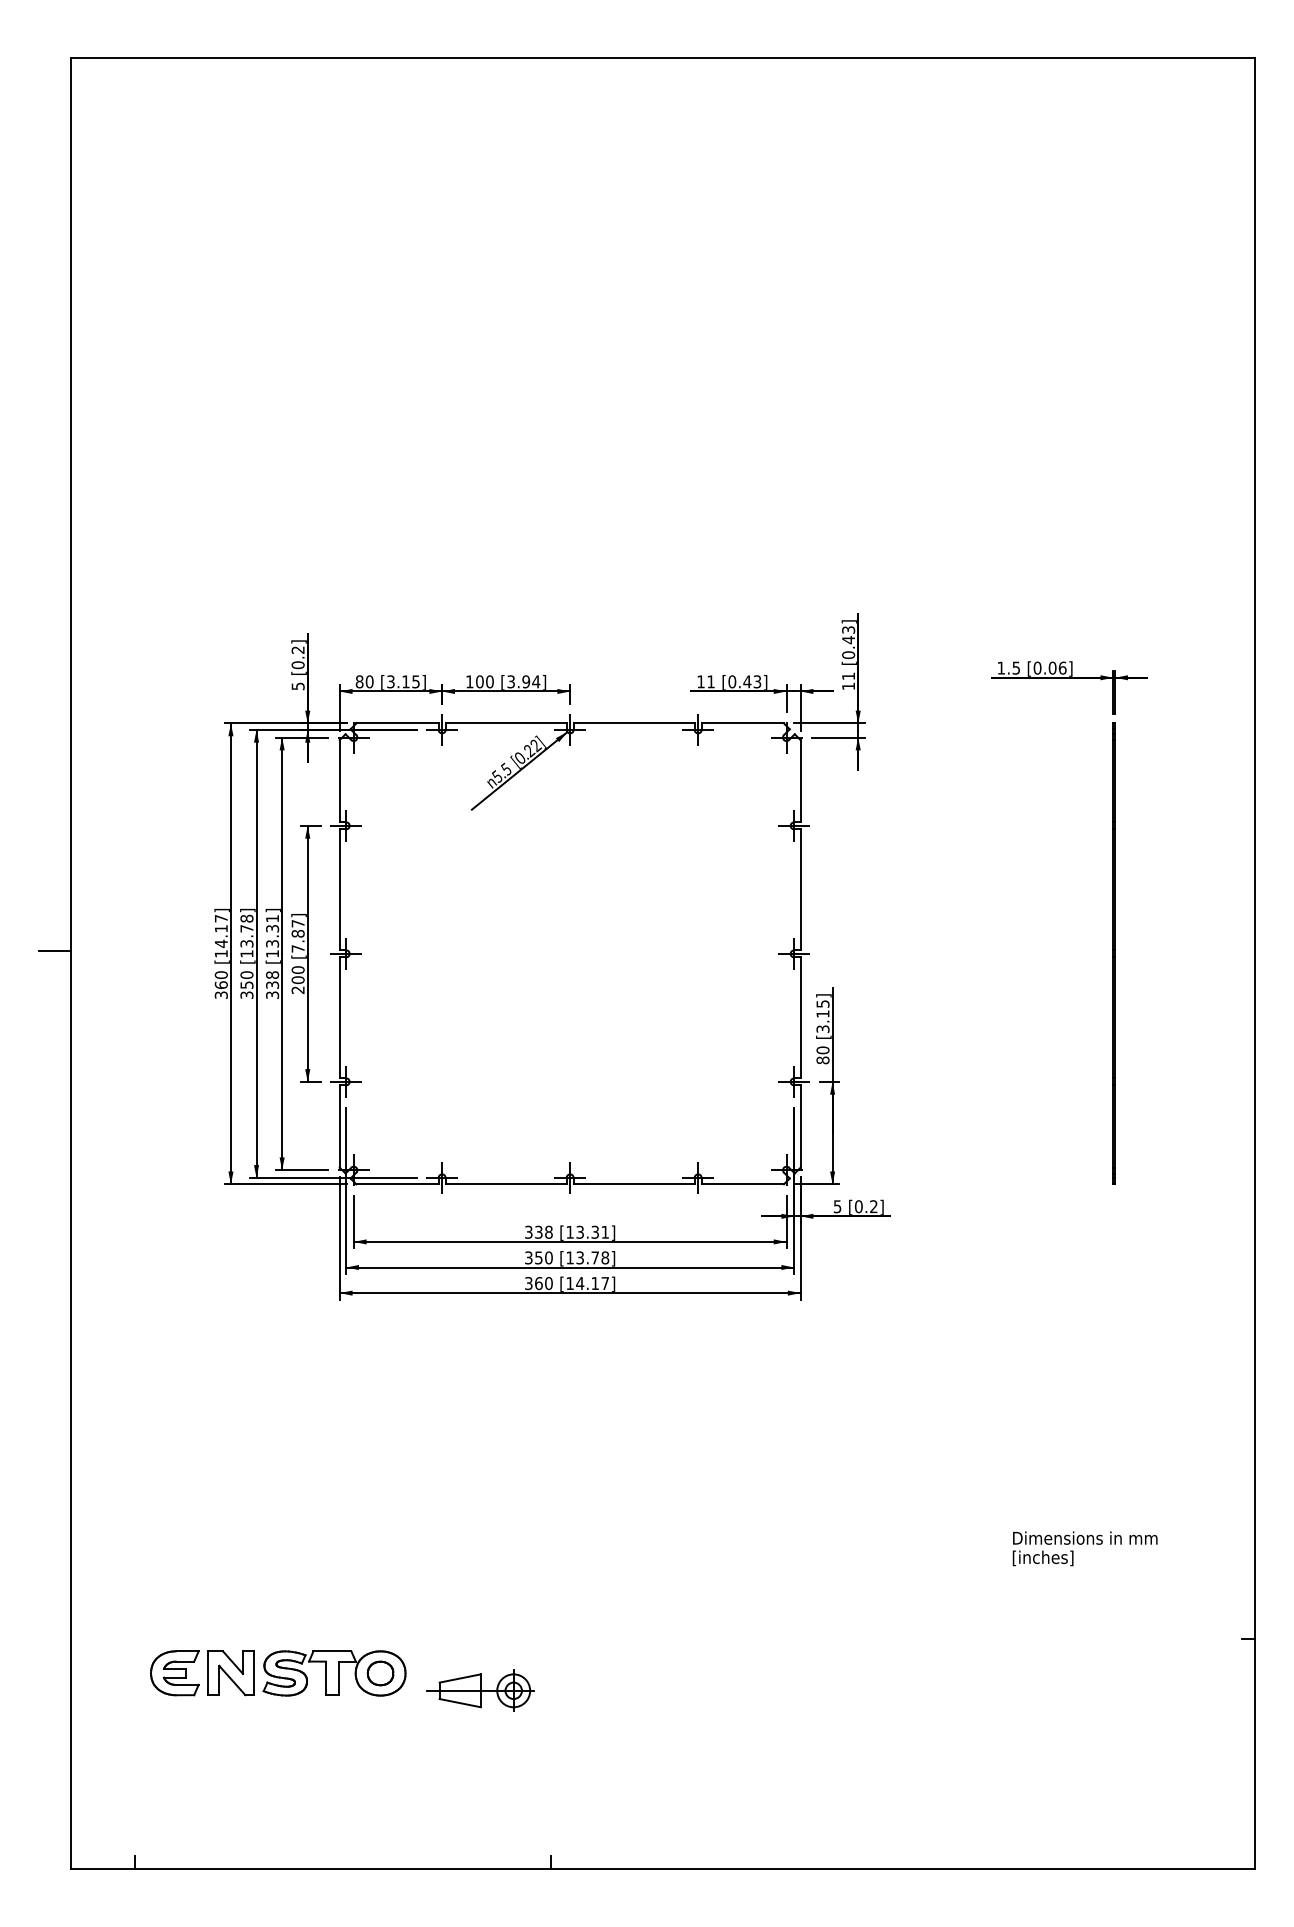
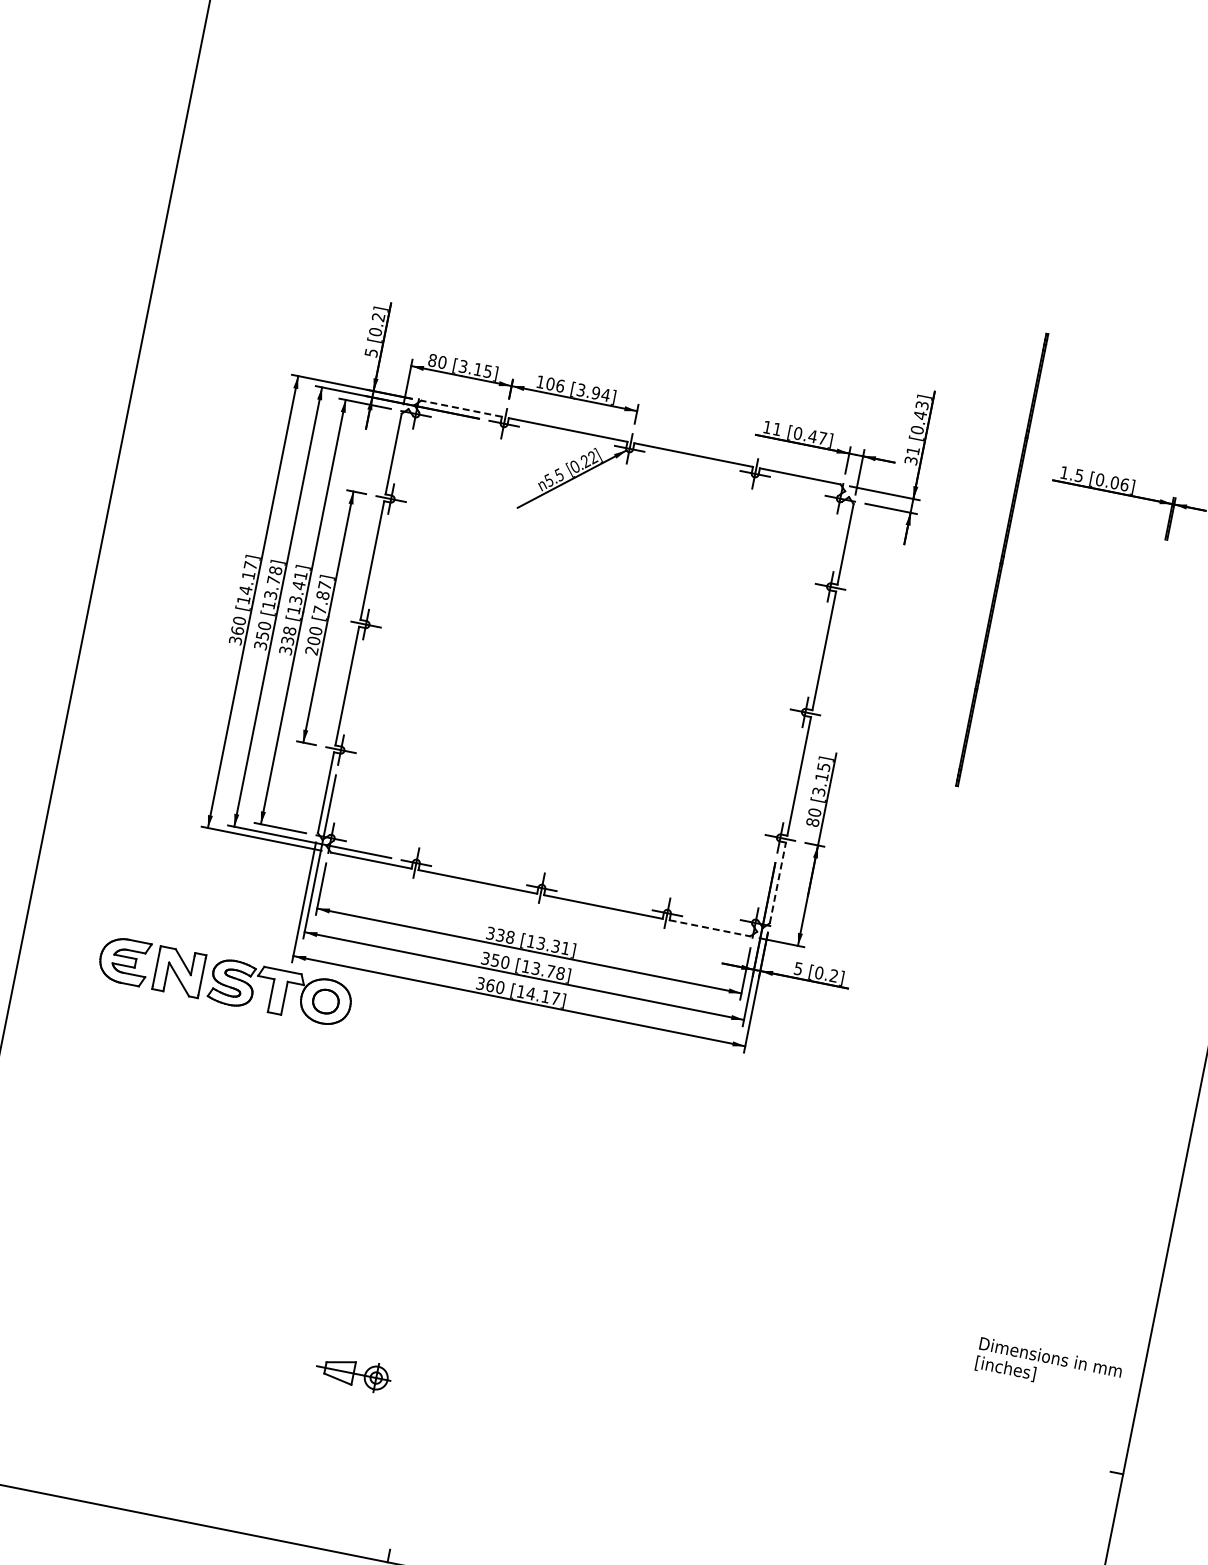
text: (489, 681) -> (560, 385), 100 -> 106
text: (757, 681) -> (822, 438), [0.43] -> [0.47]
text: (848, 686) -> (911, 460), 11 -> 31
line: (397, 723) -> (461, 408), solid -> dashed
text: (272, 928) -> (298, 585), [13.31] -> [13.41]
line: (54, 950) -> (80, 564), removed
line: (1113, 953) -> (1001, 559), moved
line: (800, 1126) -> (777, 882), solid -> dashed
line: (743, 1184) -> (710, 928), solid -> dashed
text: (1084, 1548) -> (1048, 1367), moved
part: (278, 1673) -> (225, 981), moved
part: (480, 1690) -> (353, 1373), size x0.7

